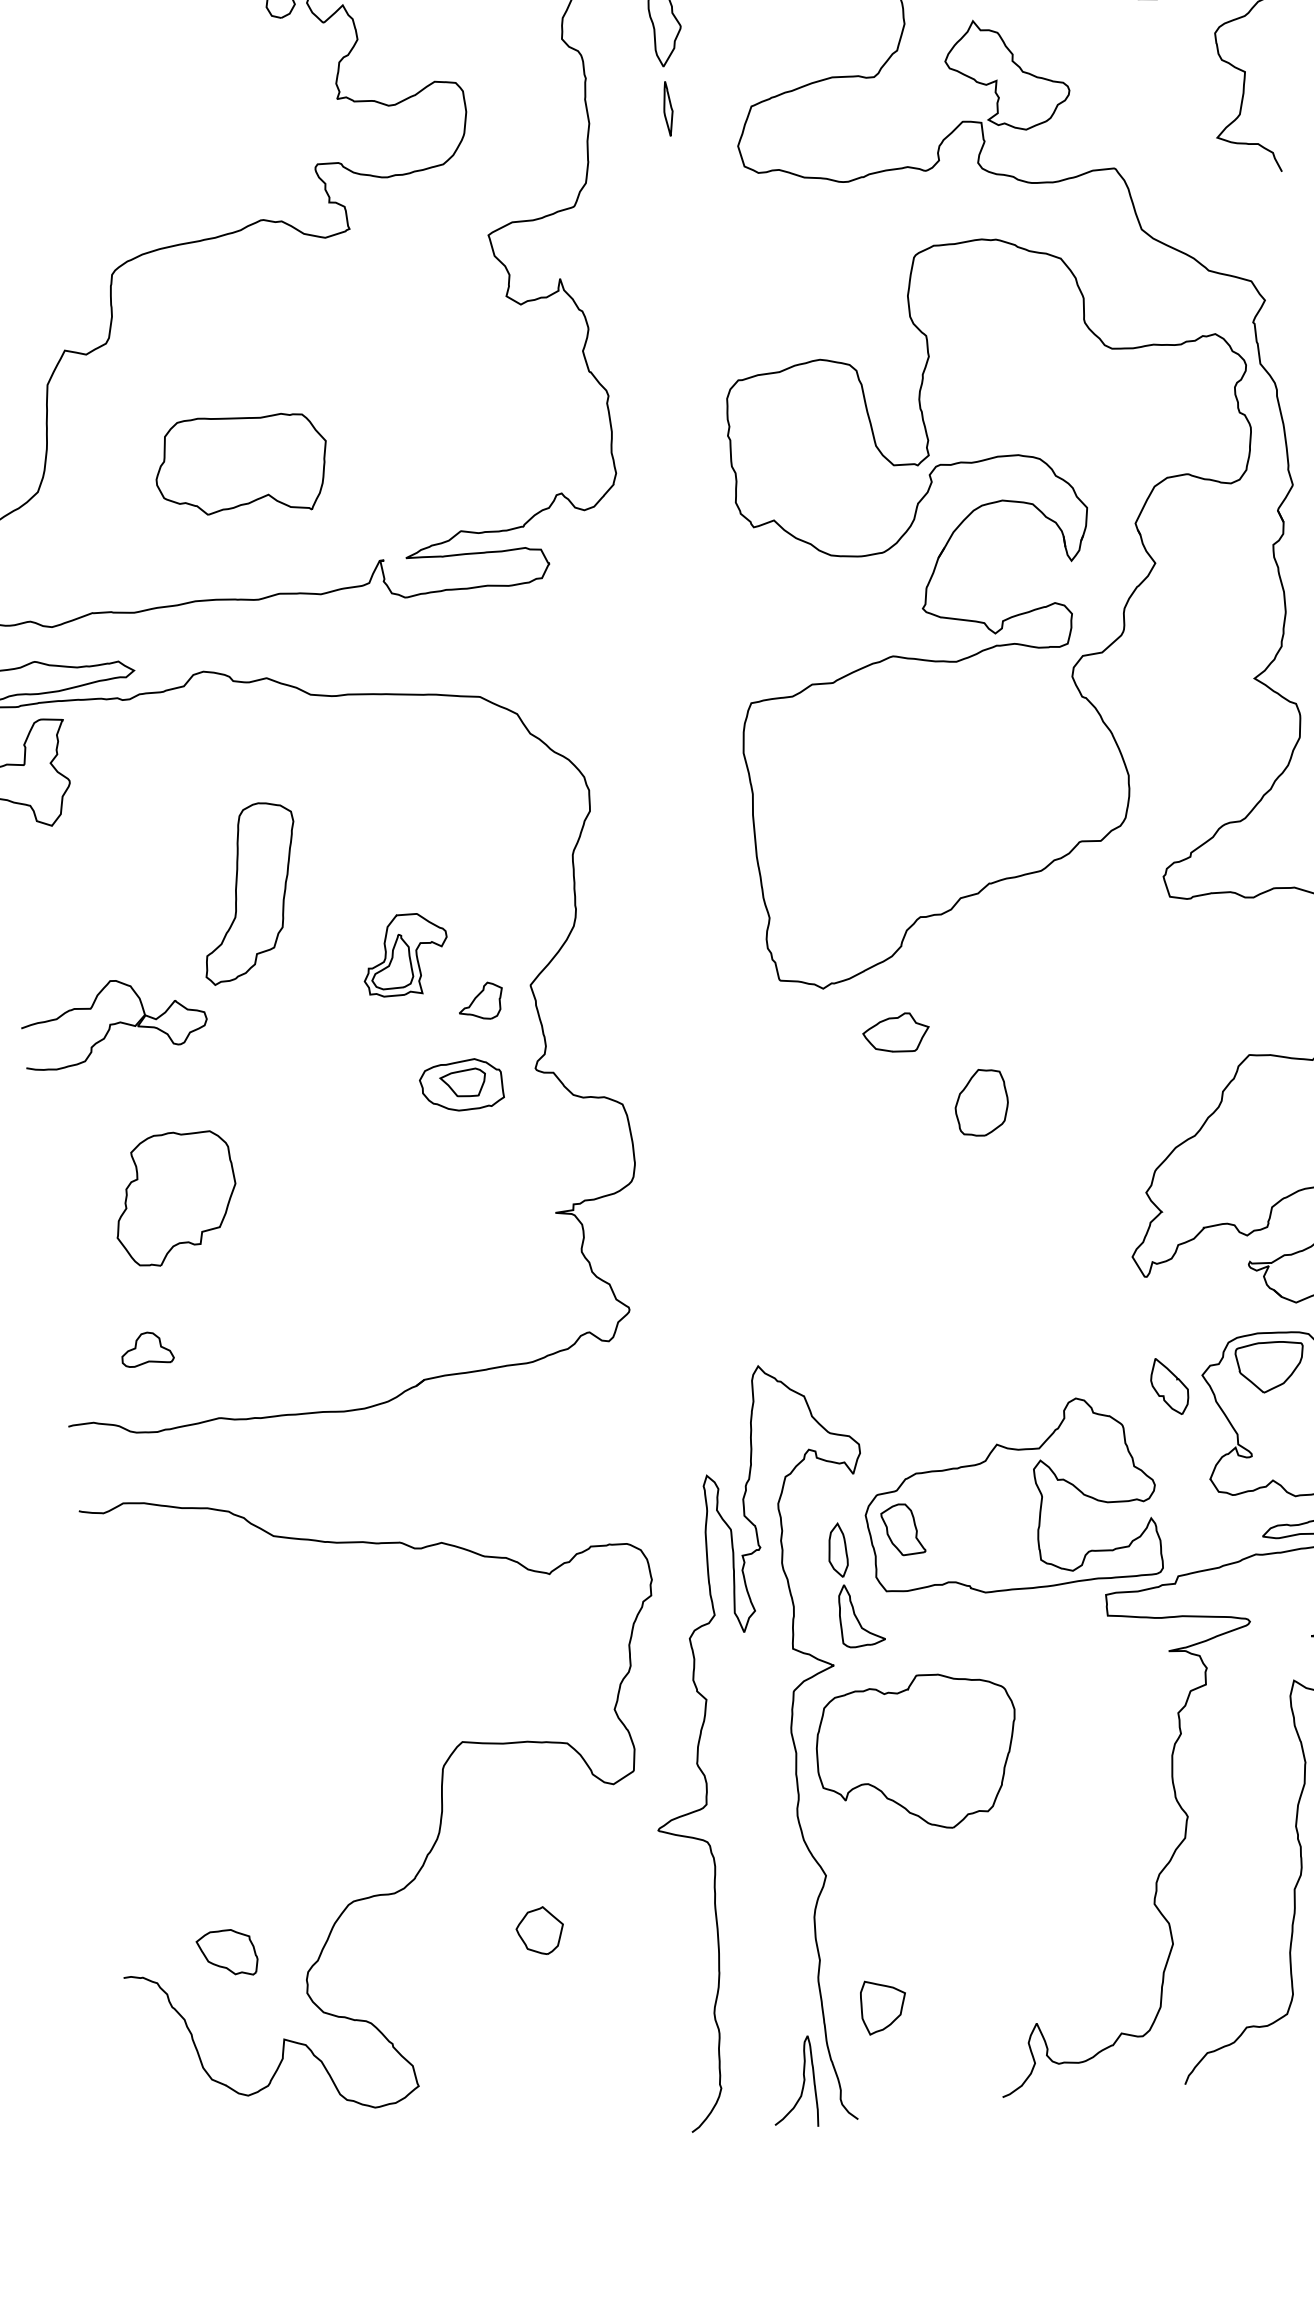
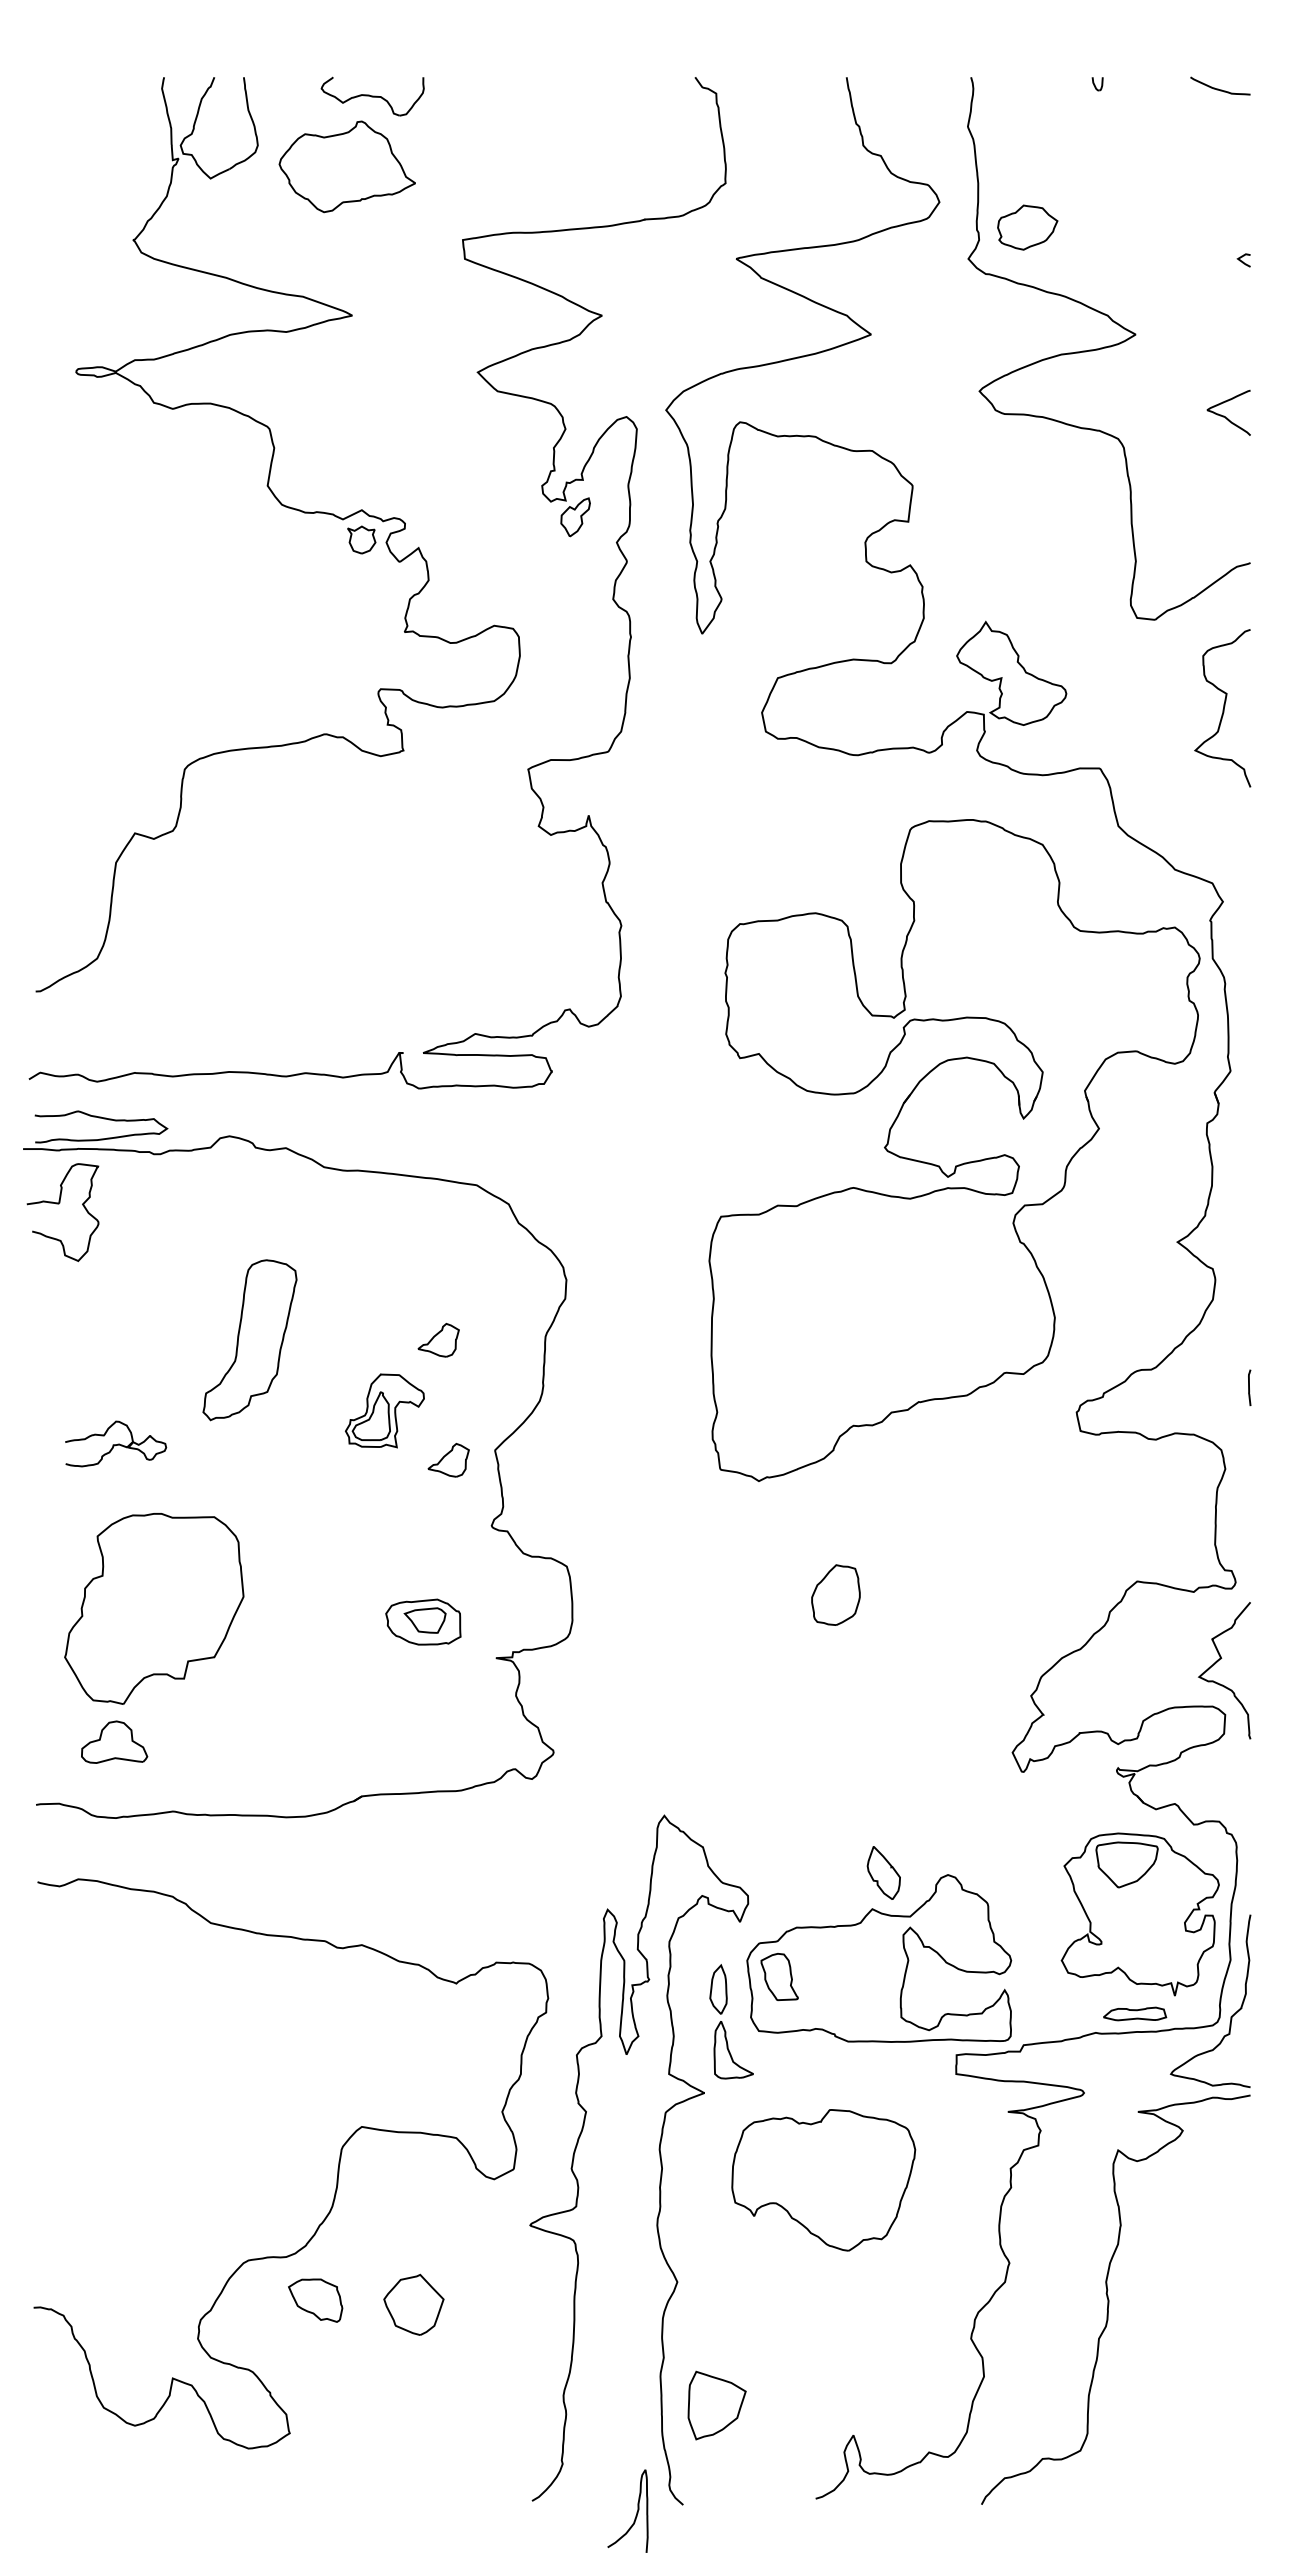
part: (668, 108) -> (702, 672), removed
part: (241, 465) -> (283, 953), removed
part: (455, 871) -> (438, 1340), added
part: (113, 1021) -> (115, 1443), size x0.6
part: (896, 1033) -> (820, 1528), removed
part: (461, 1084) -> (423, 1621), moved
part: (980, 1102) -> (835, 1594), moved
part: (174, 1197) -> (153, 1608), size x1.6
part: (147, 1349) -> (114, 1742), size x1.4
part: (1169, 1385) -> (883, 1872), moved
part: (917, 1753) -> (823, 2180), moved
part: (540, 1930) -> (414, 2304), size x1.4
part: (227, 1953) -> (315, 2300), moved
part: (883, 2006) -> (716, 2405), size x1.4
curve: (802, 2083) -> (636, 2512), moved

